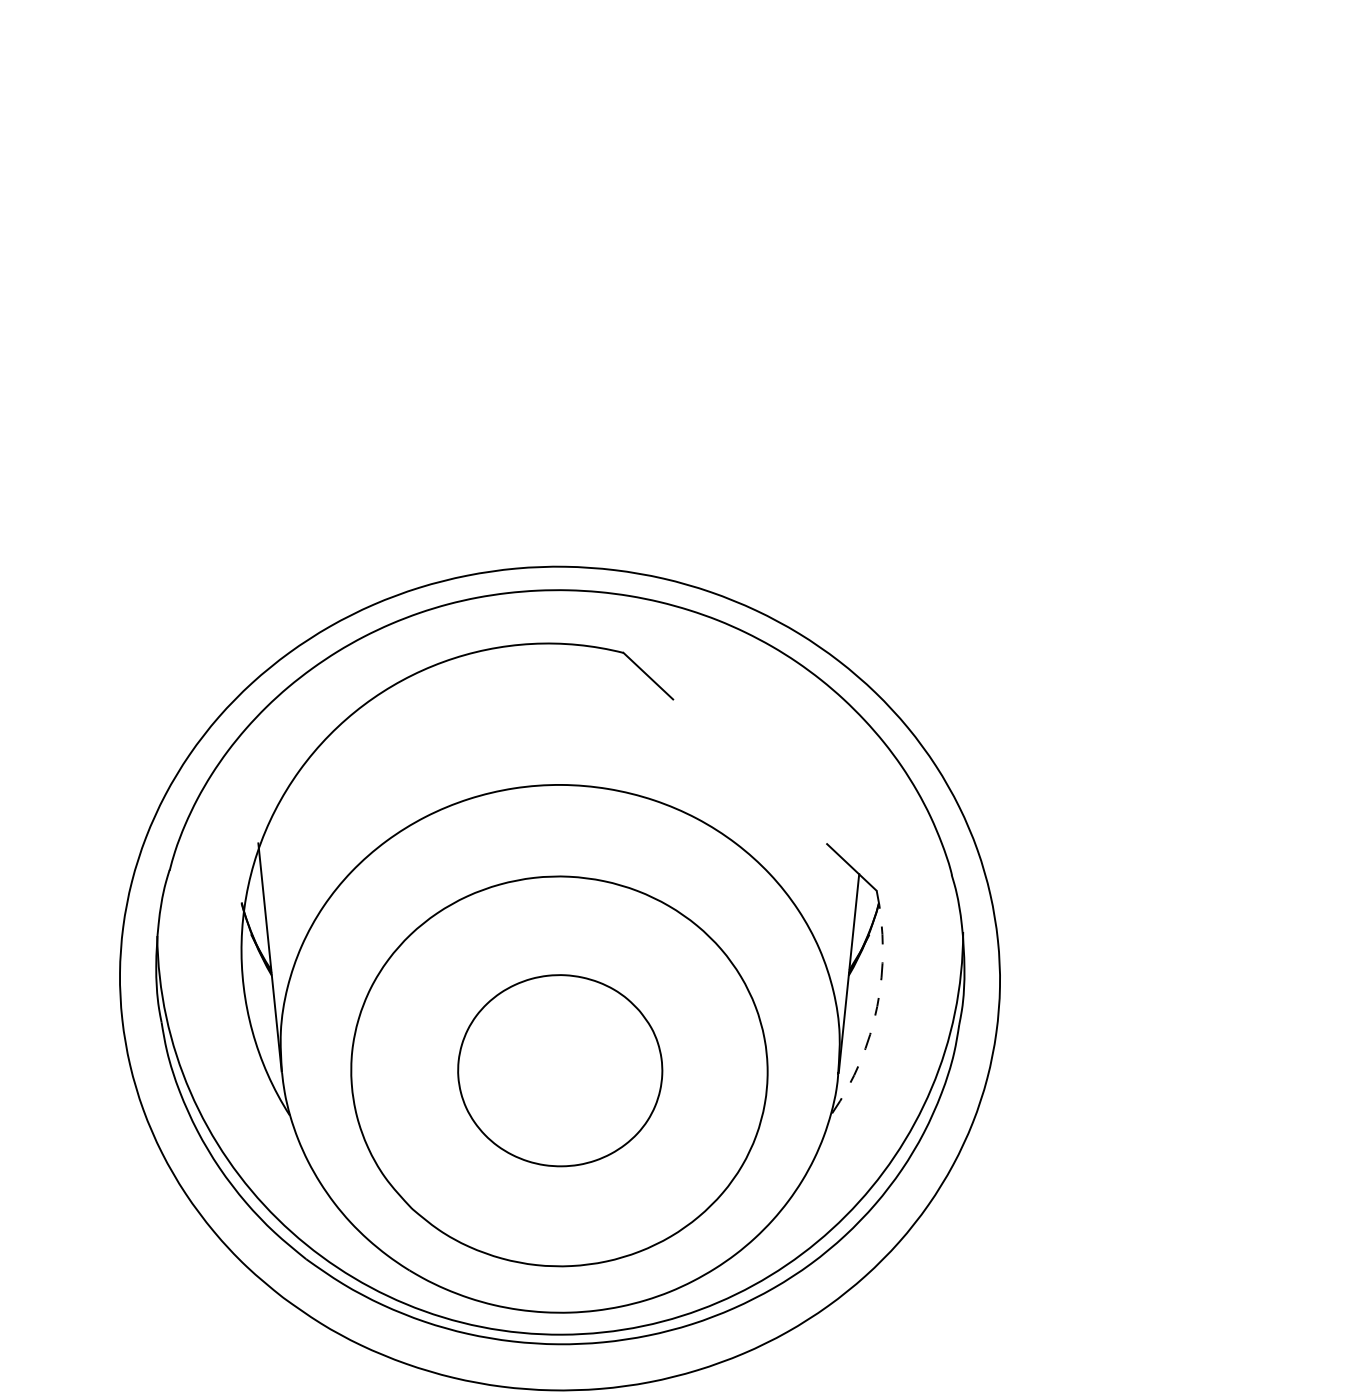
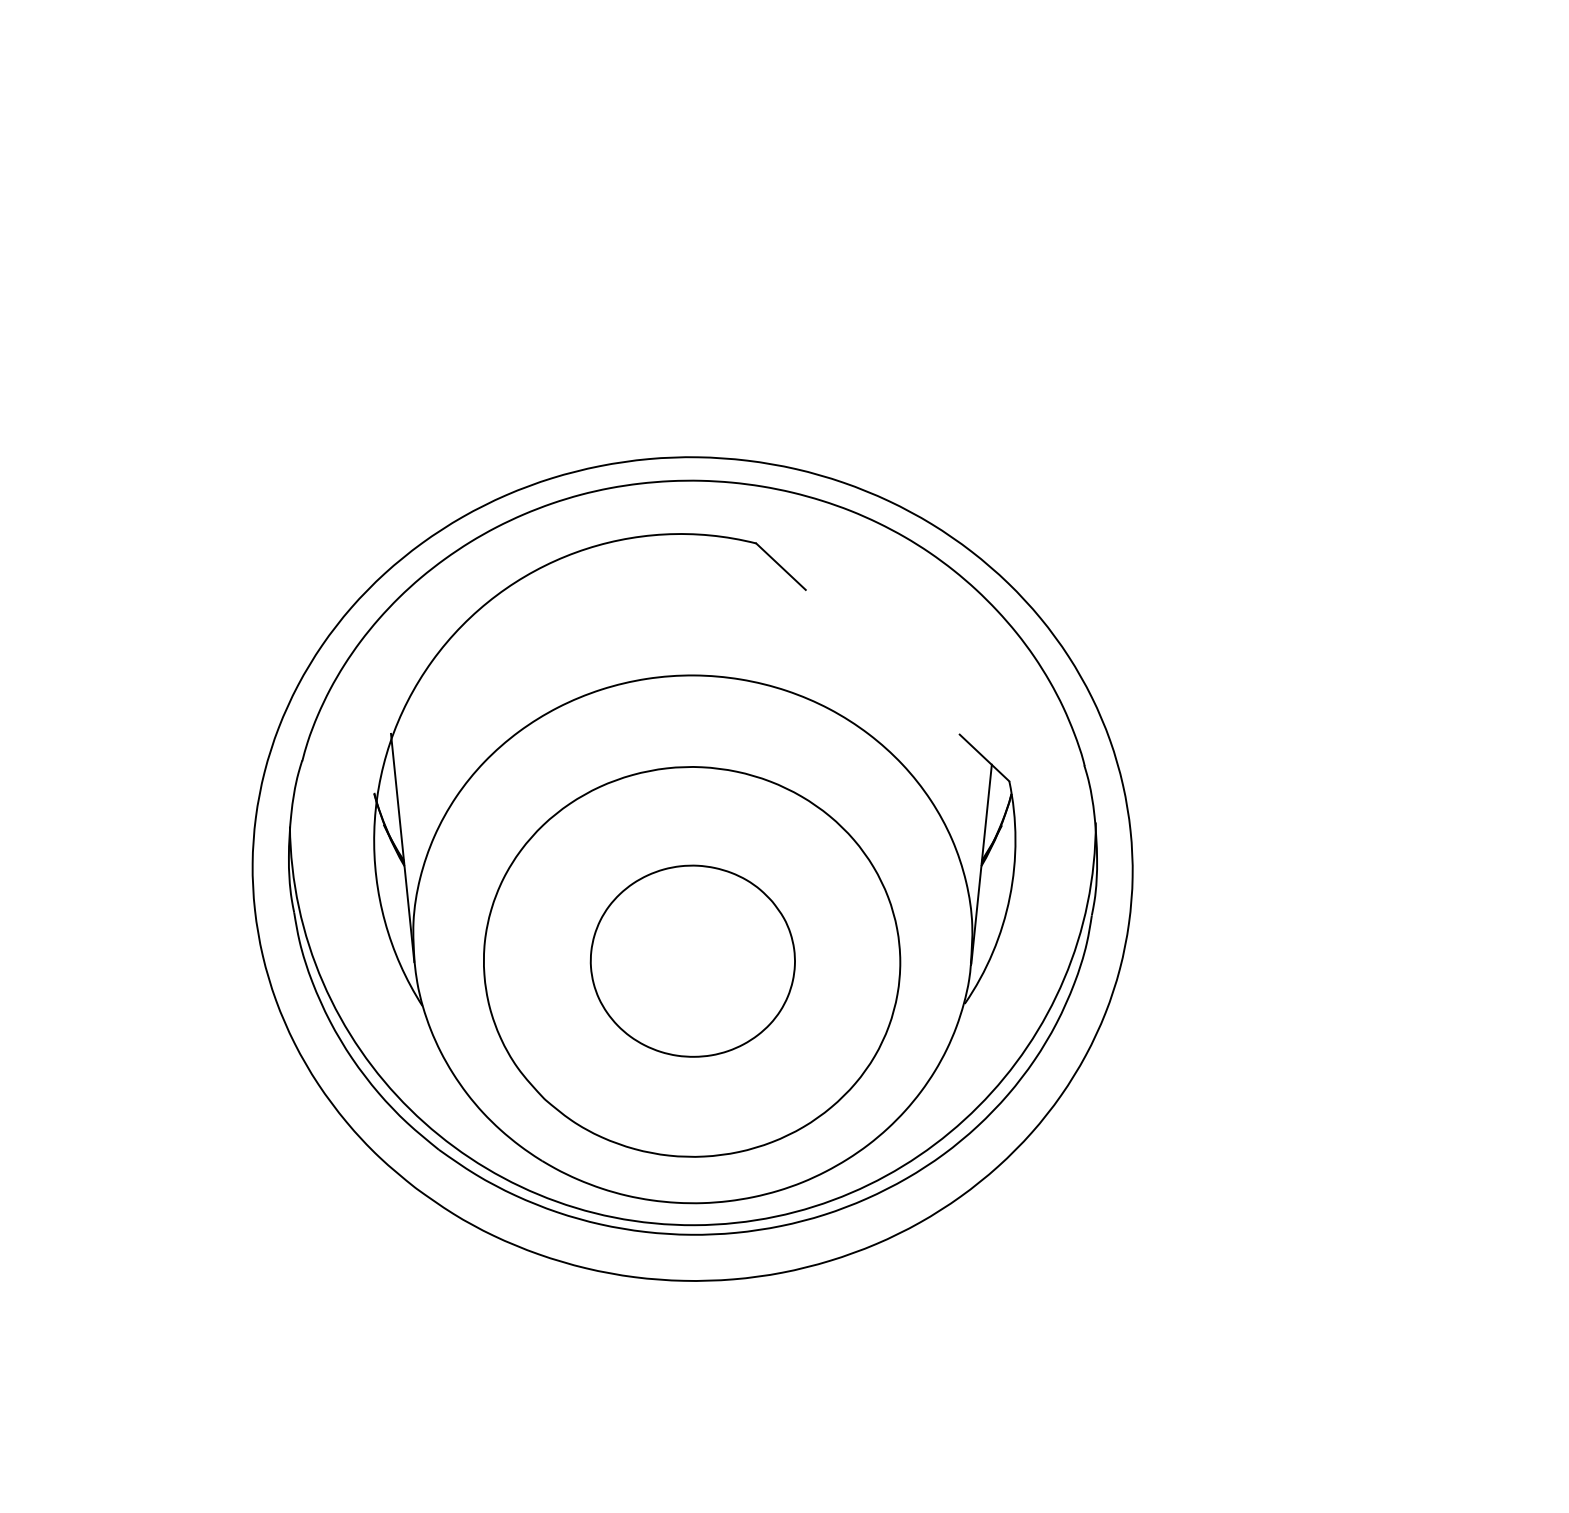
arc: (876, 1006) -> (1009, 897), dashed -> solid

